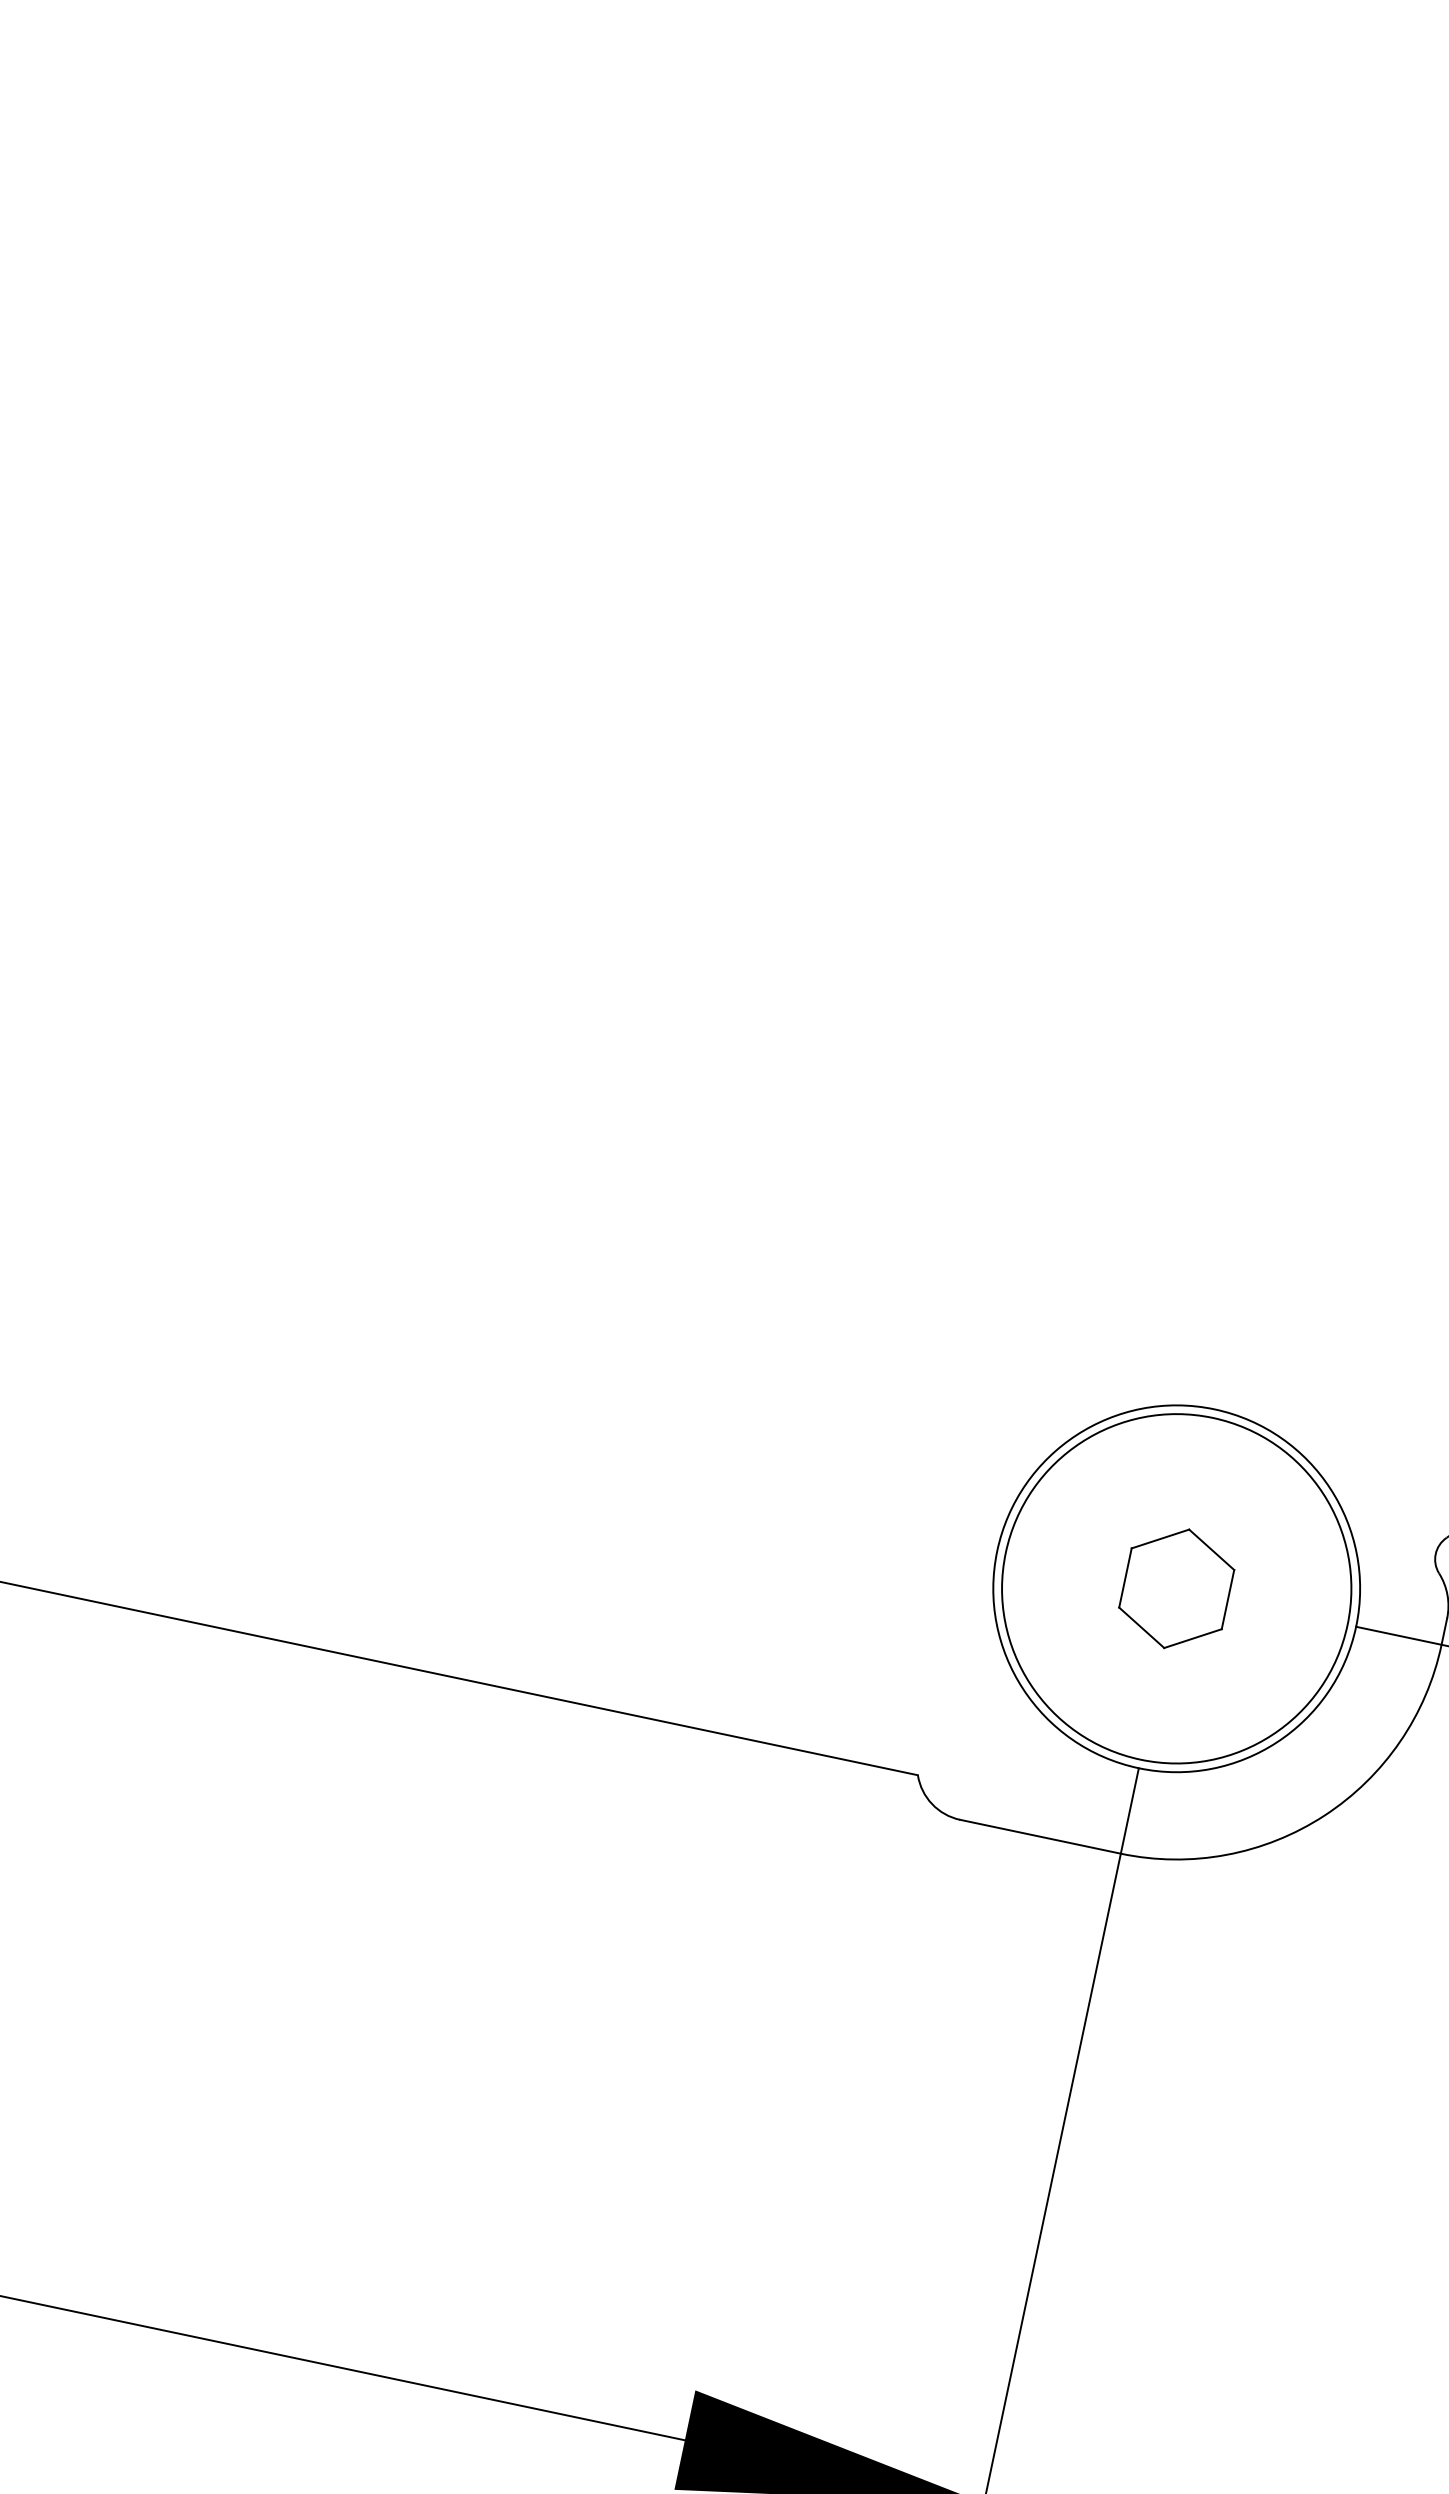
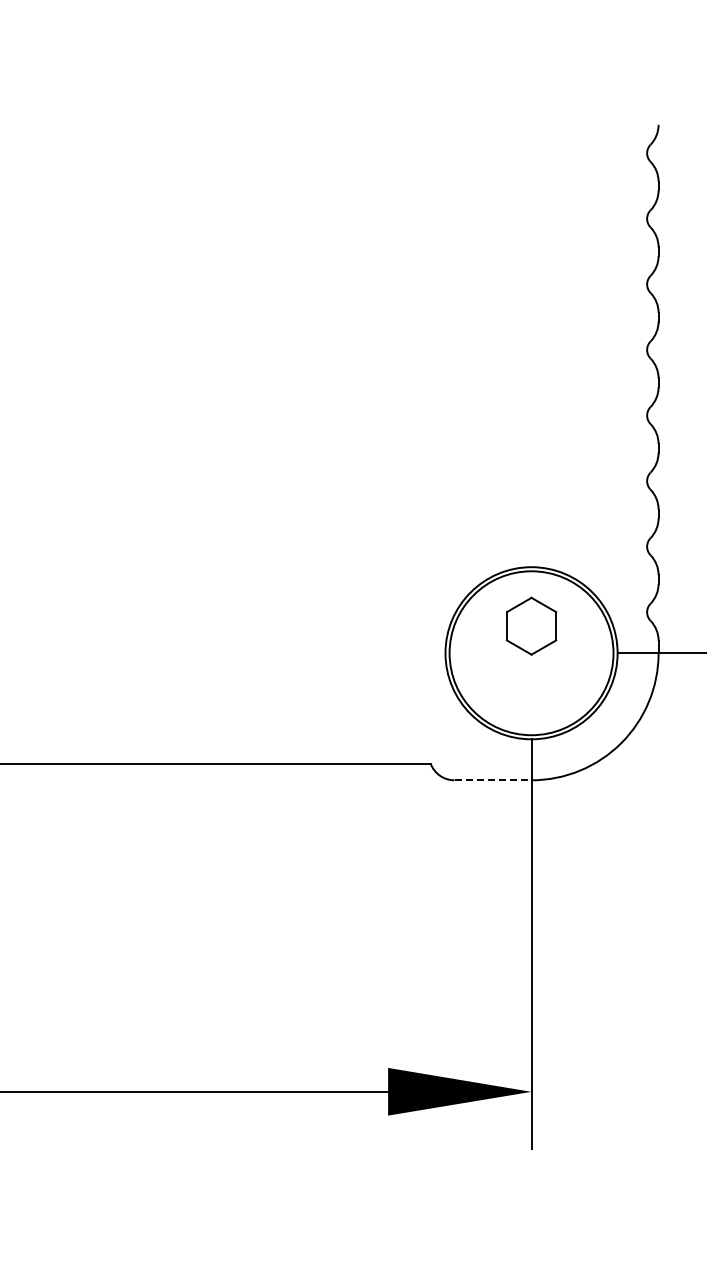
part: (1176, 1587) -> (531, 625), moved
line: (1041, 1837) -> (493, 780), solid -> dashed

